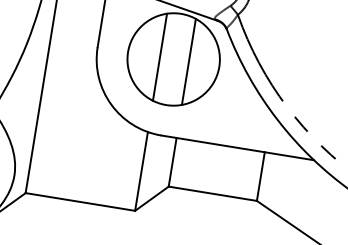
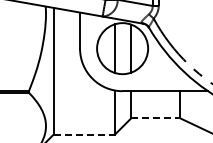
line: (212, 193) -> (155, 118), solid -> dashed
line: (80, 201) -> (84, 134), solid -> dashed

